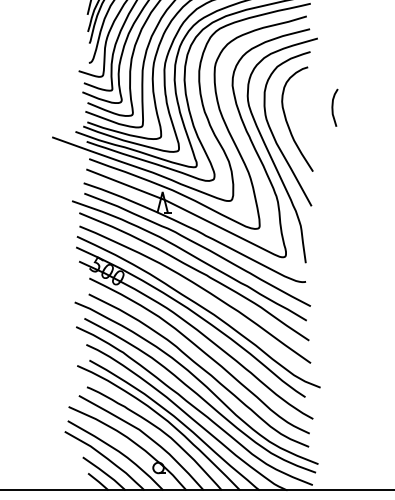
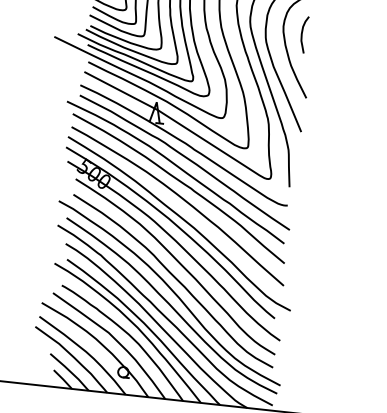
curve: (333, 107) -> (302, 34), moved

